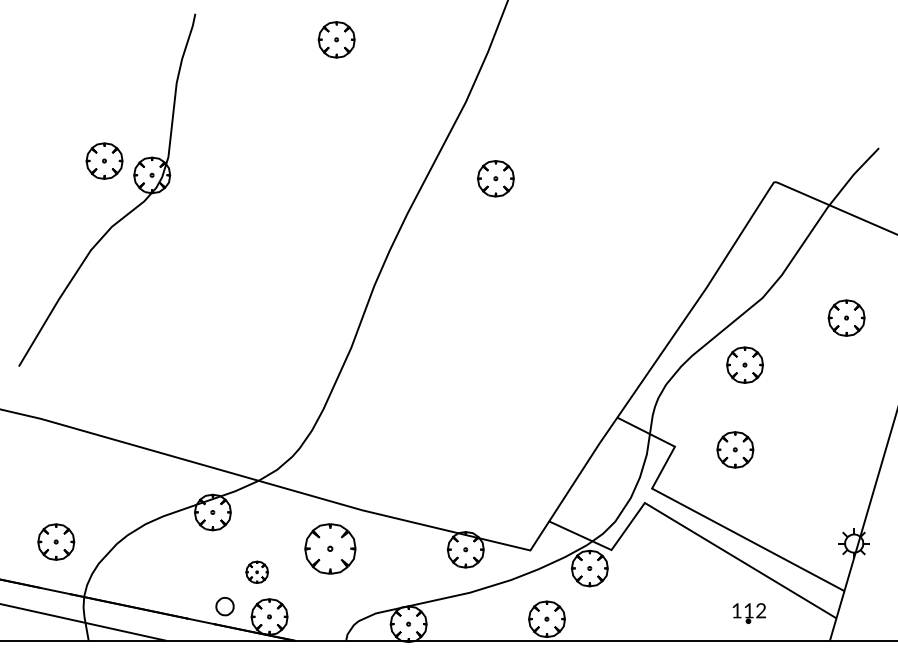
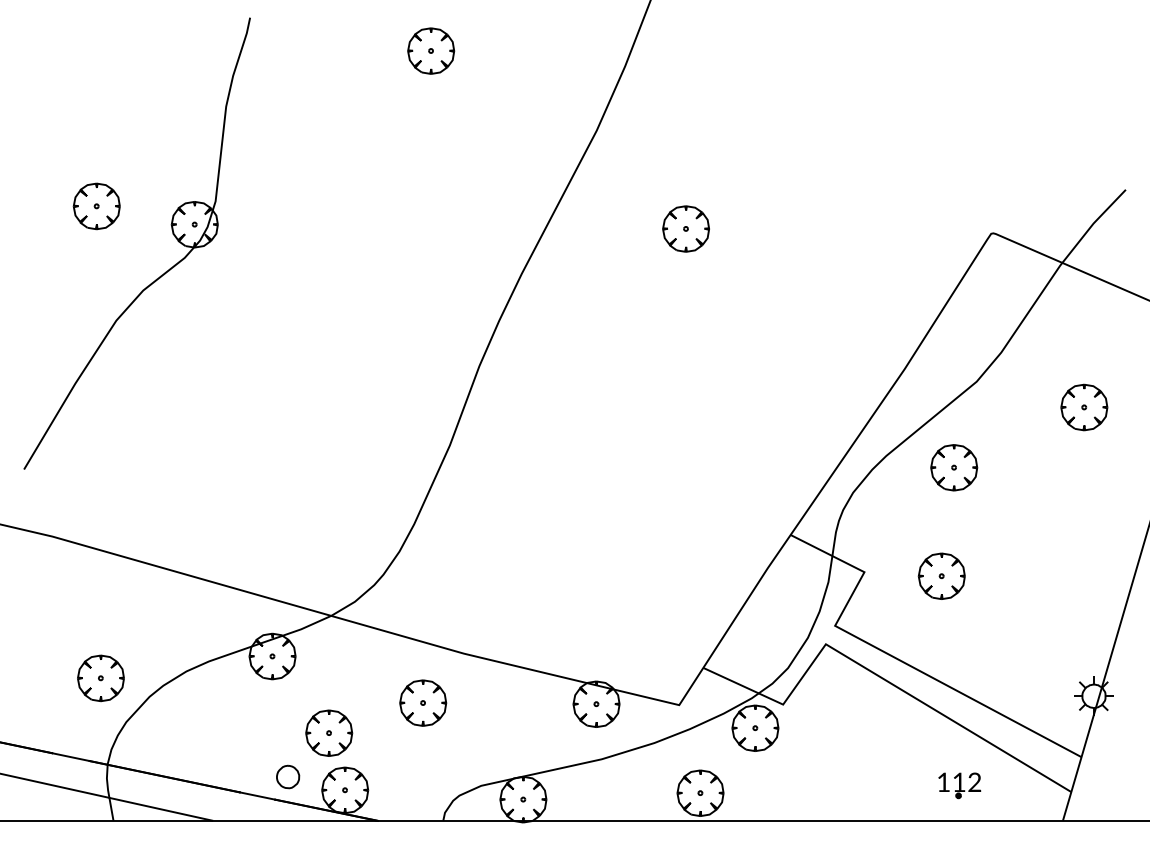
part: (104, 161) -> (96, 206), moved
part: (495, 178) -> (685, 228), moved
part: (55, 542) -> (100, 678), moved
part: (330, 548) -> (423, 702), size x0.71
part: (257, 571) -> (329, 732), size x1.67

